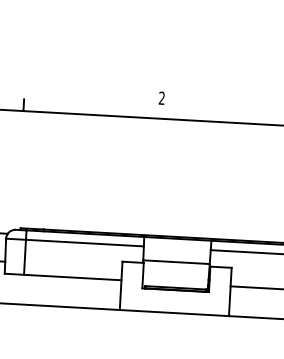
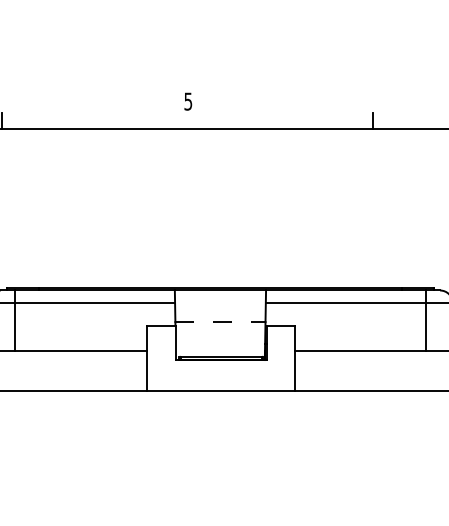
text: (162, 98) -> (188, 101), 2 -> 5
line: (176, 262) -> (220, 322), solid -> dashed

